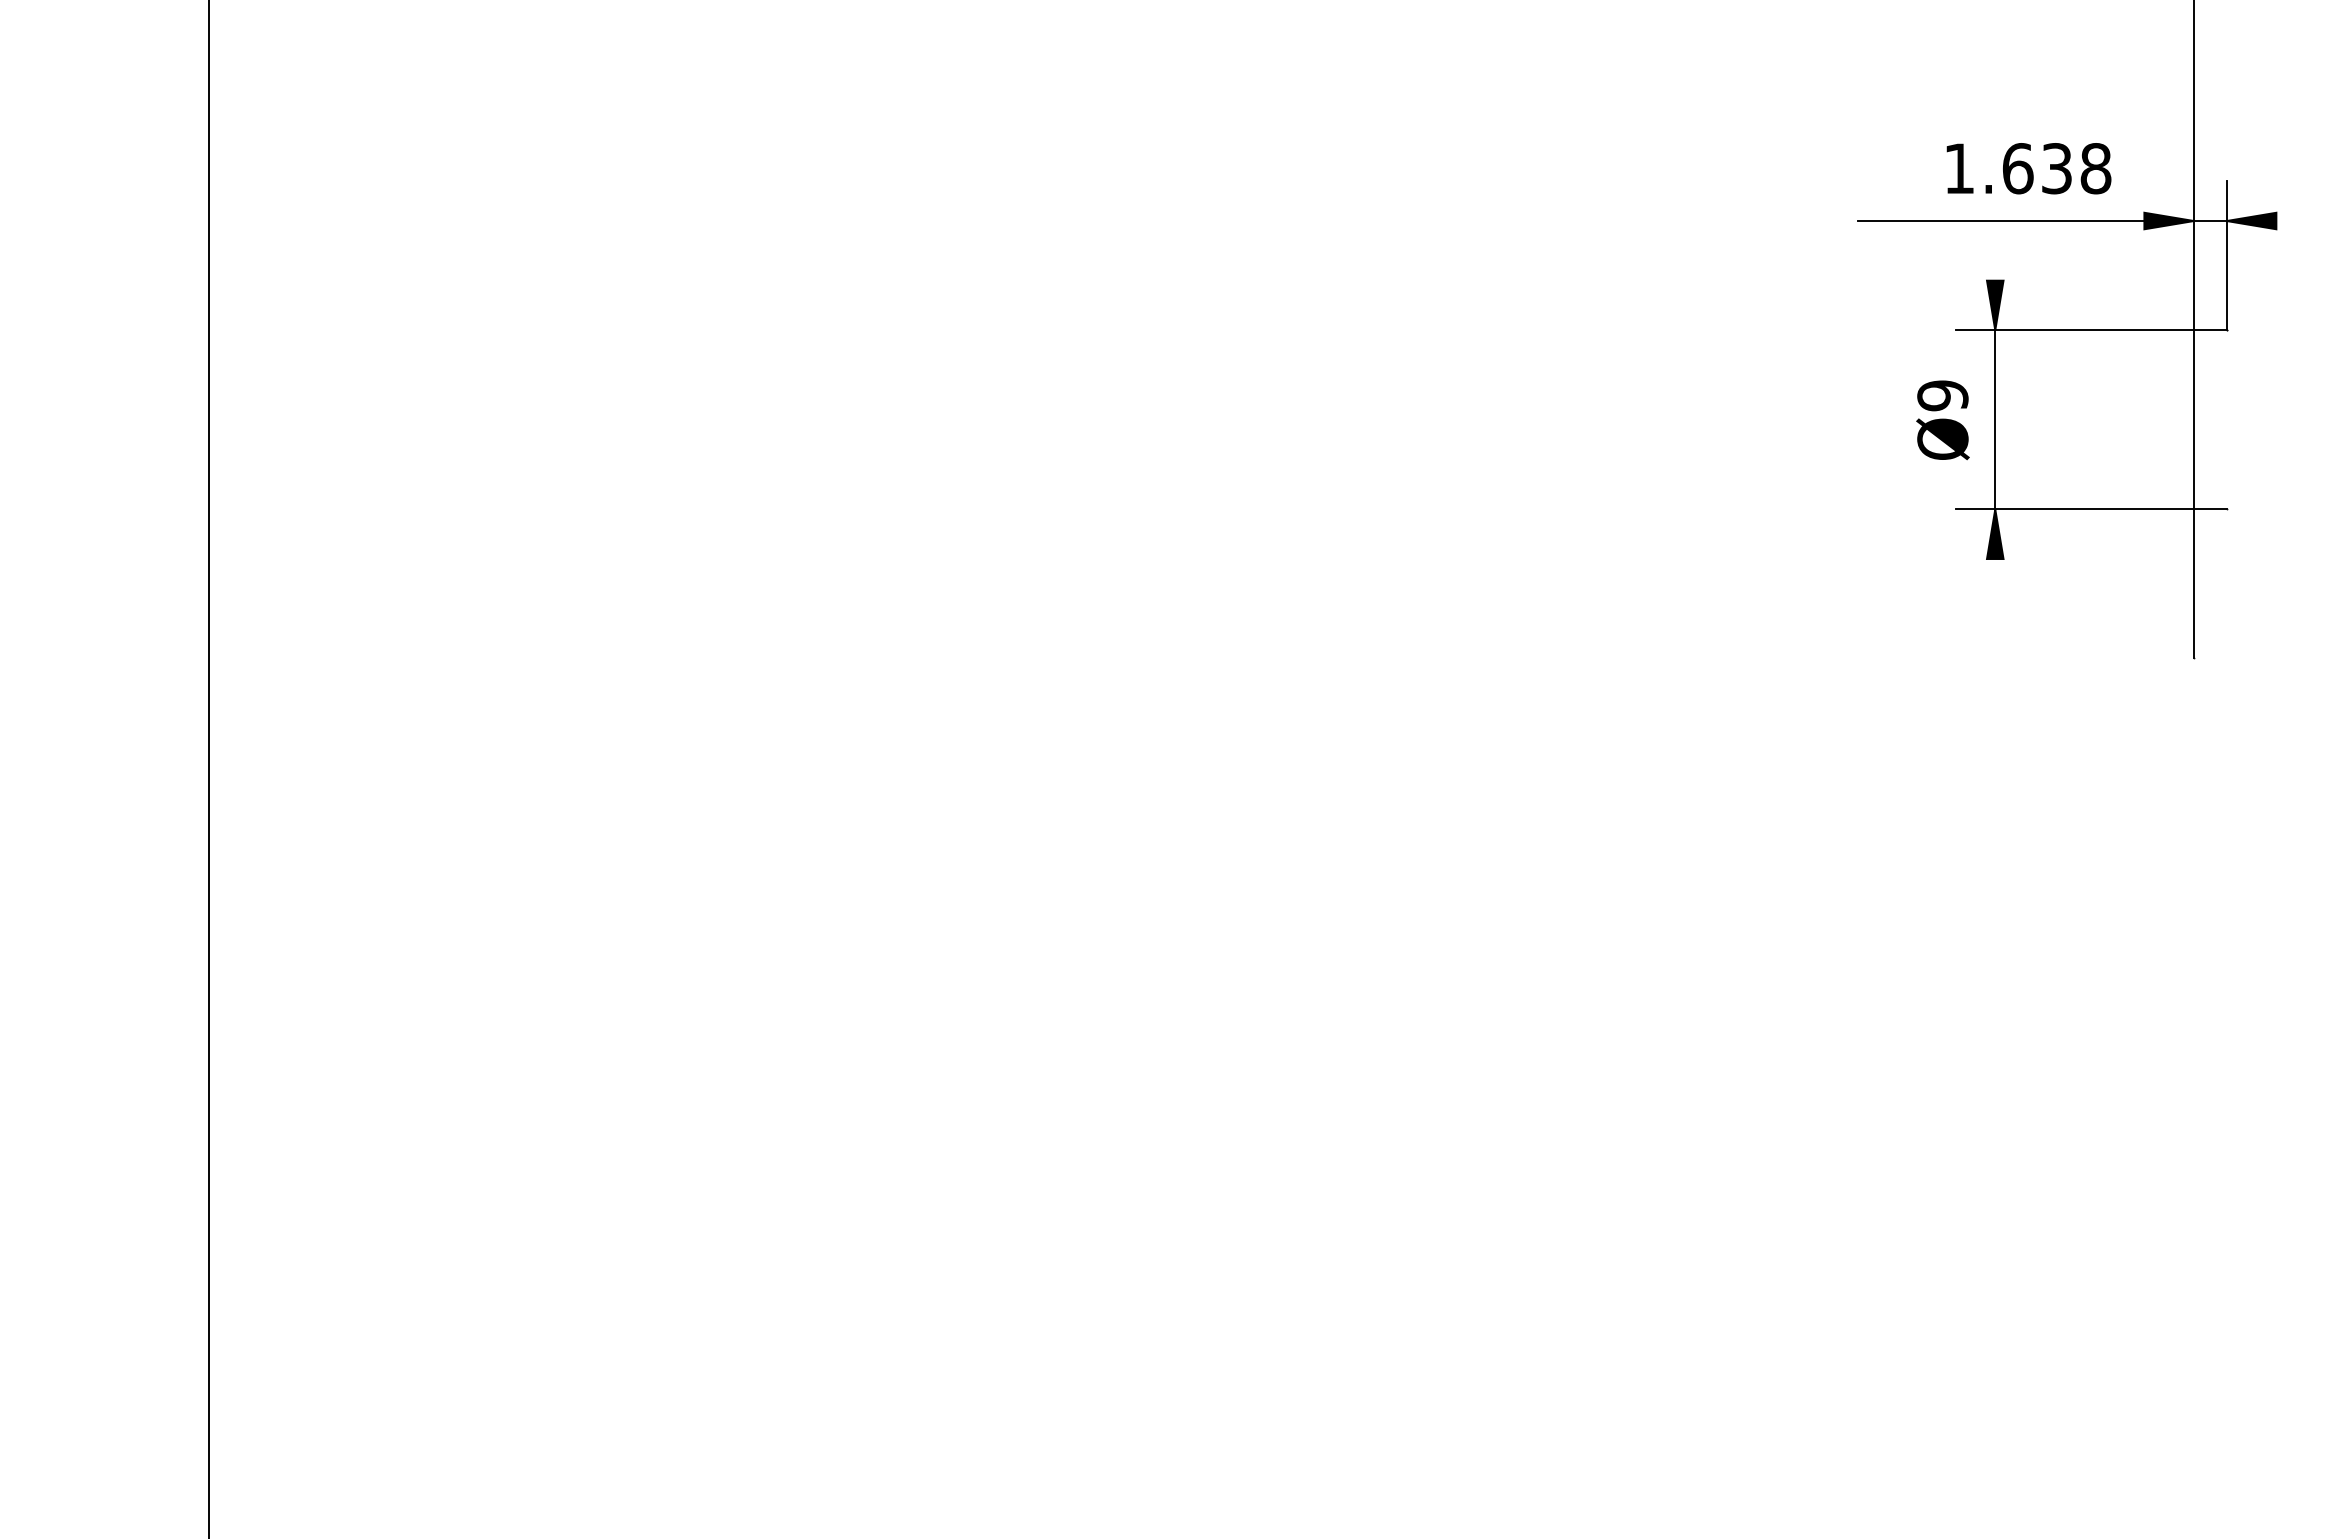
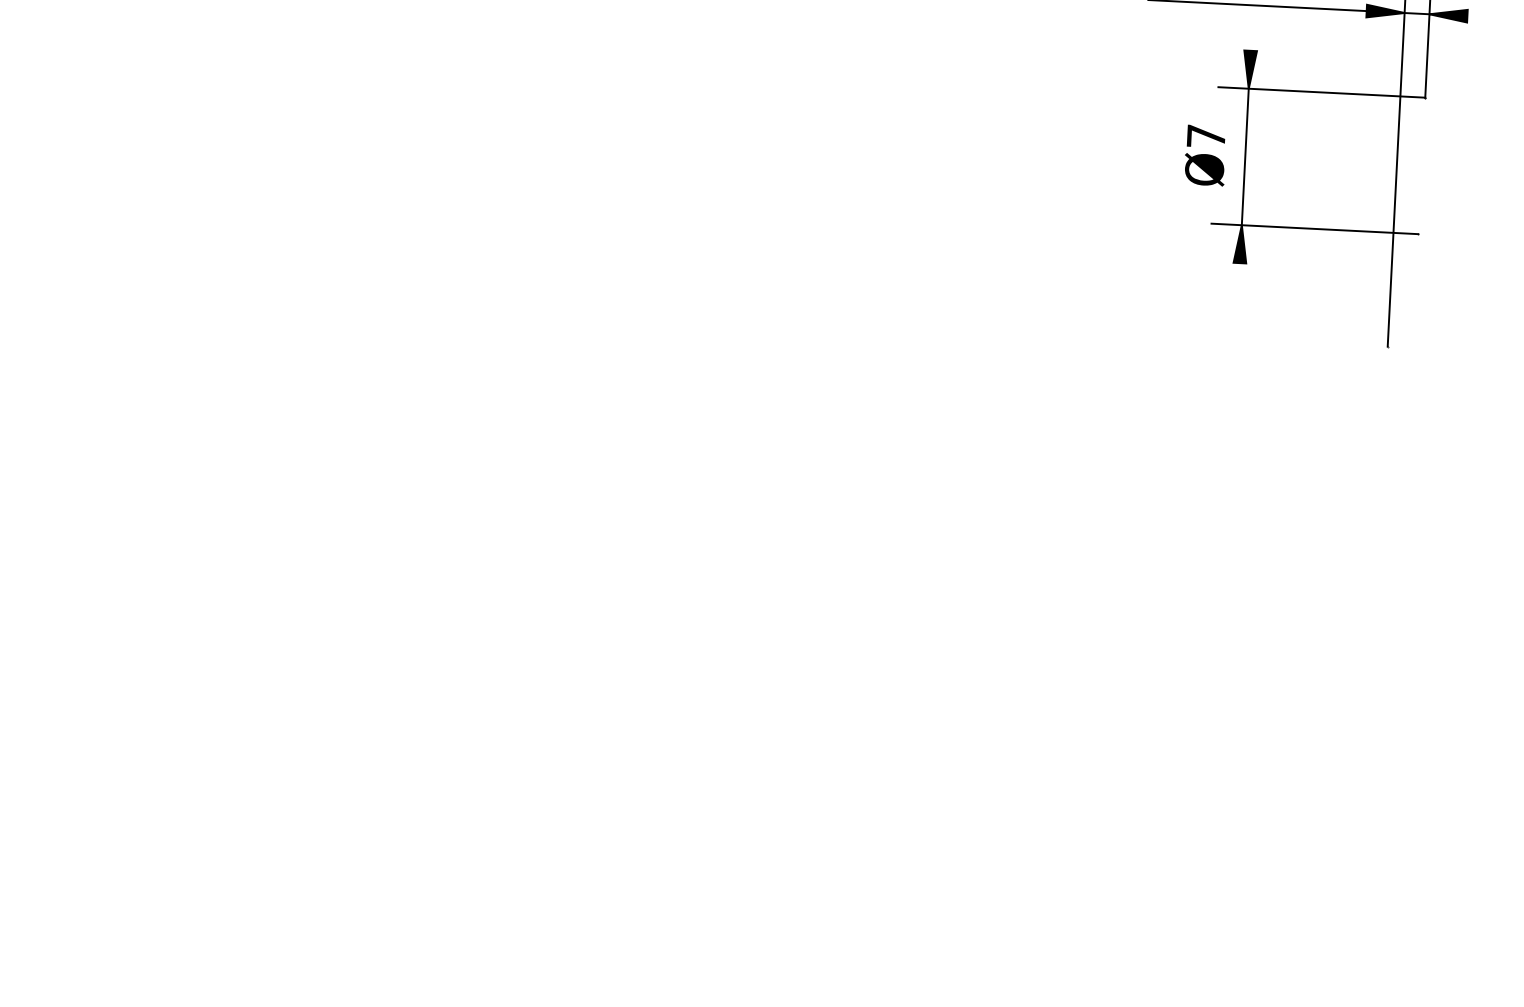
text: (1942, 395) -> (1205, 136), Ø9 -> Ø7

